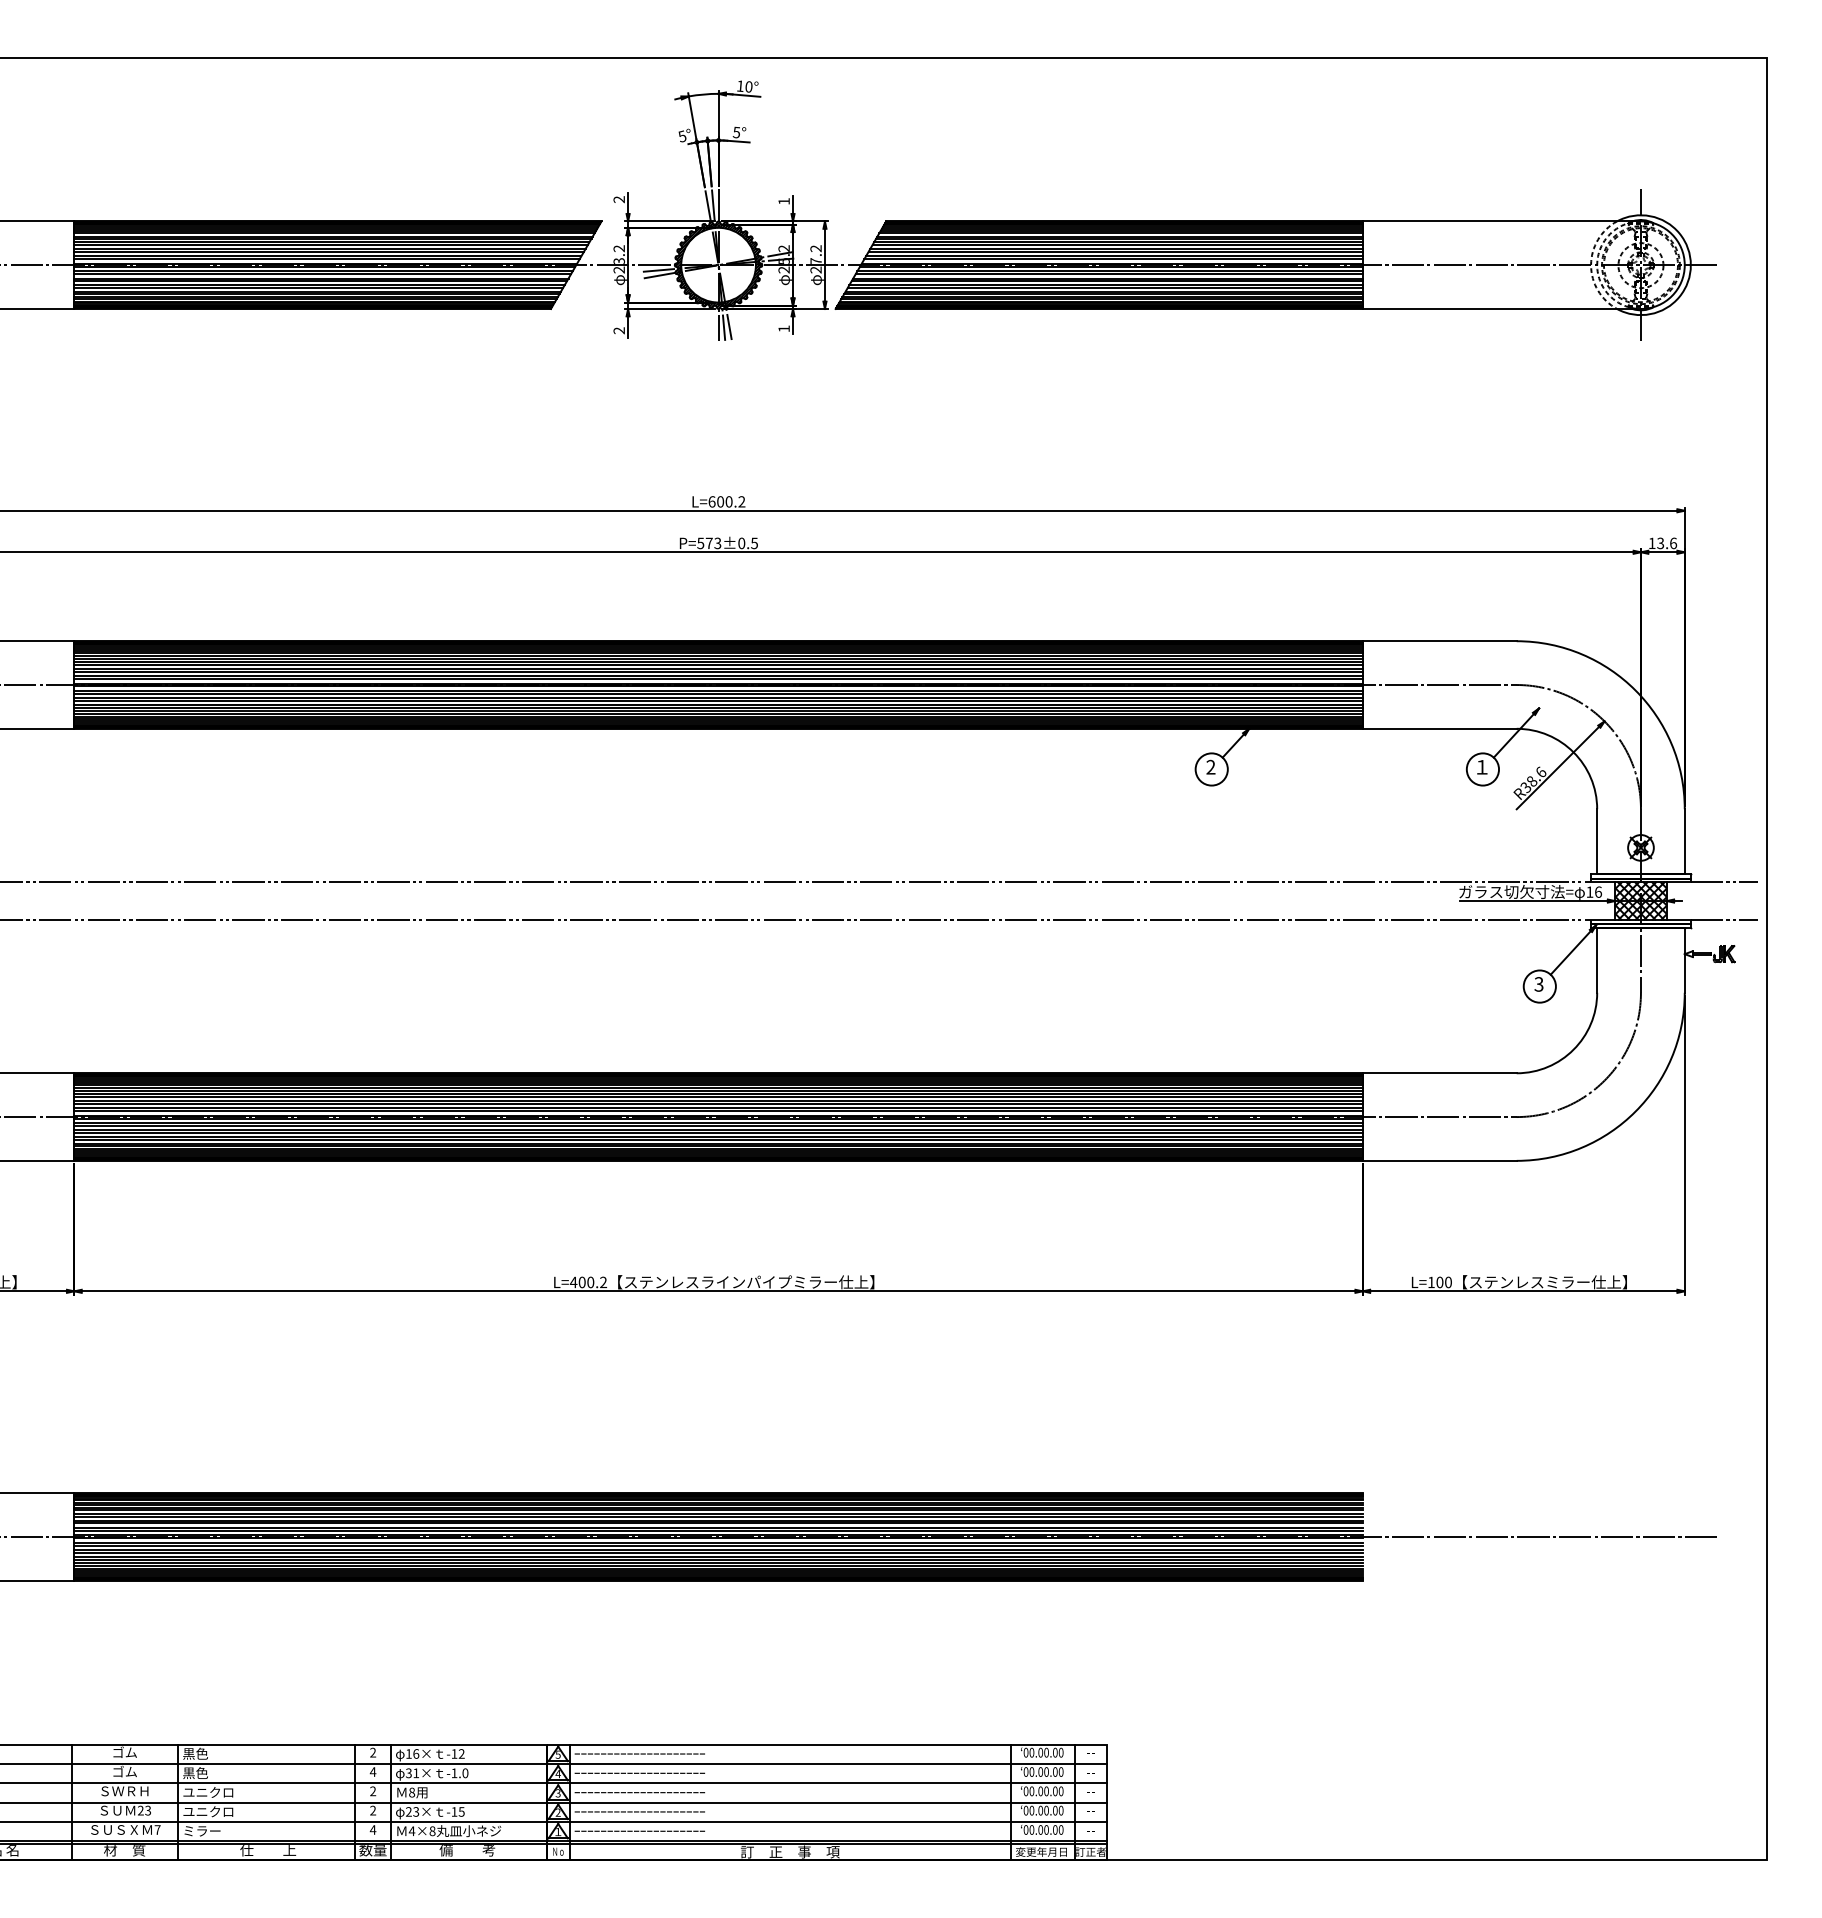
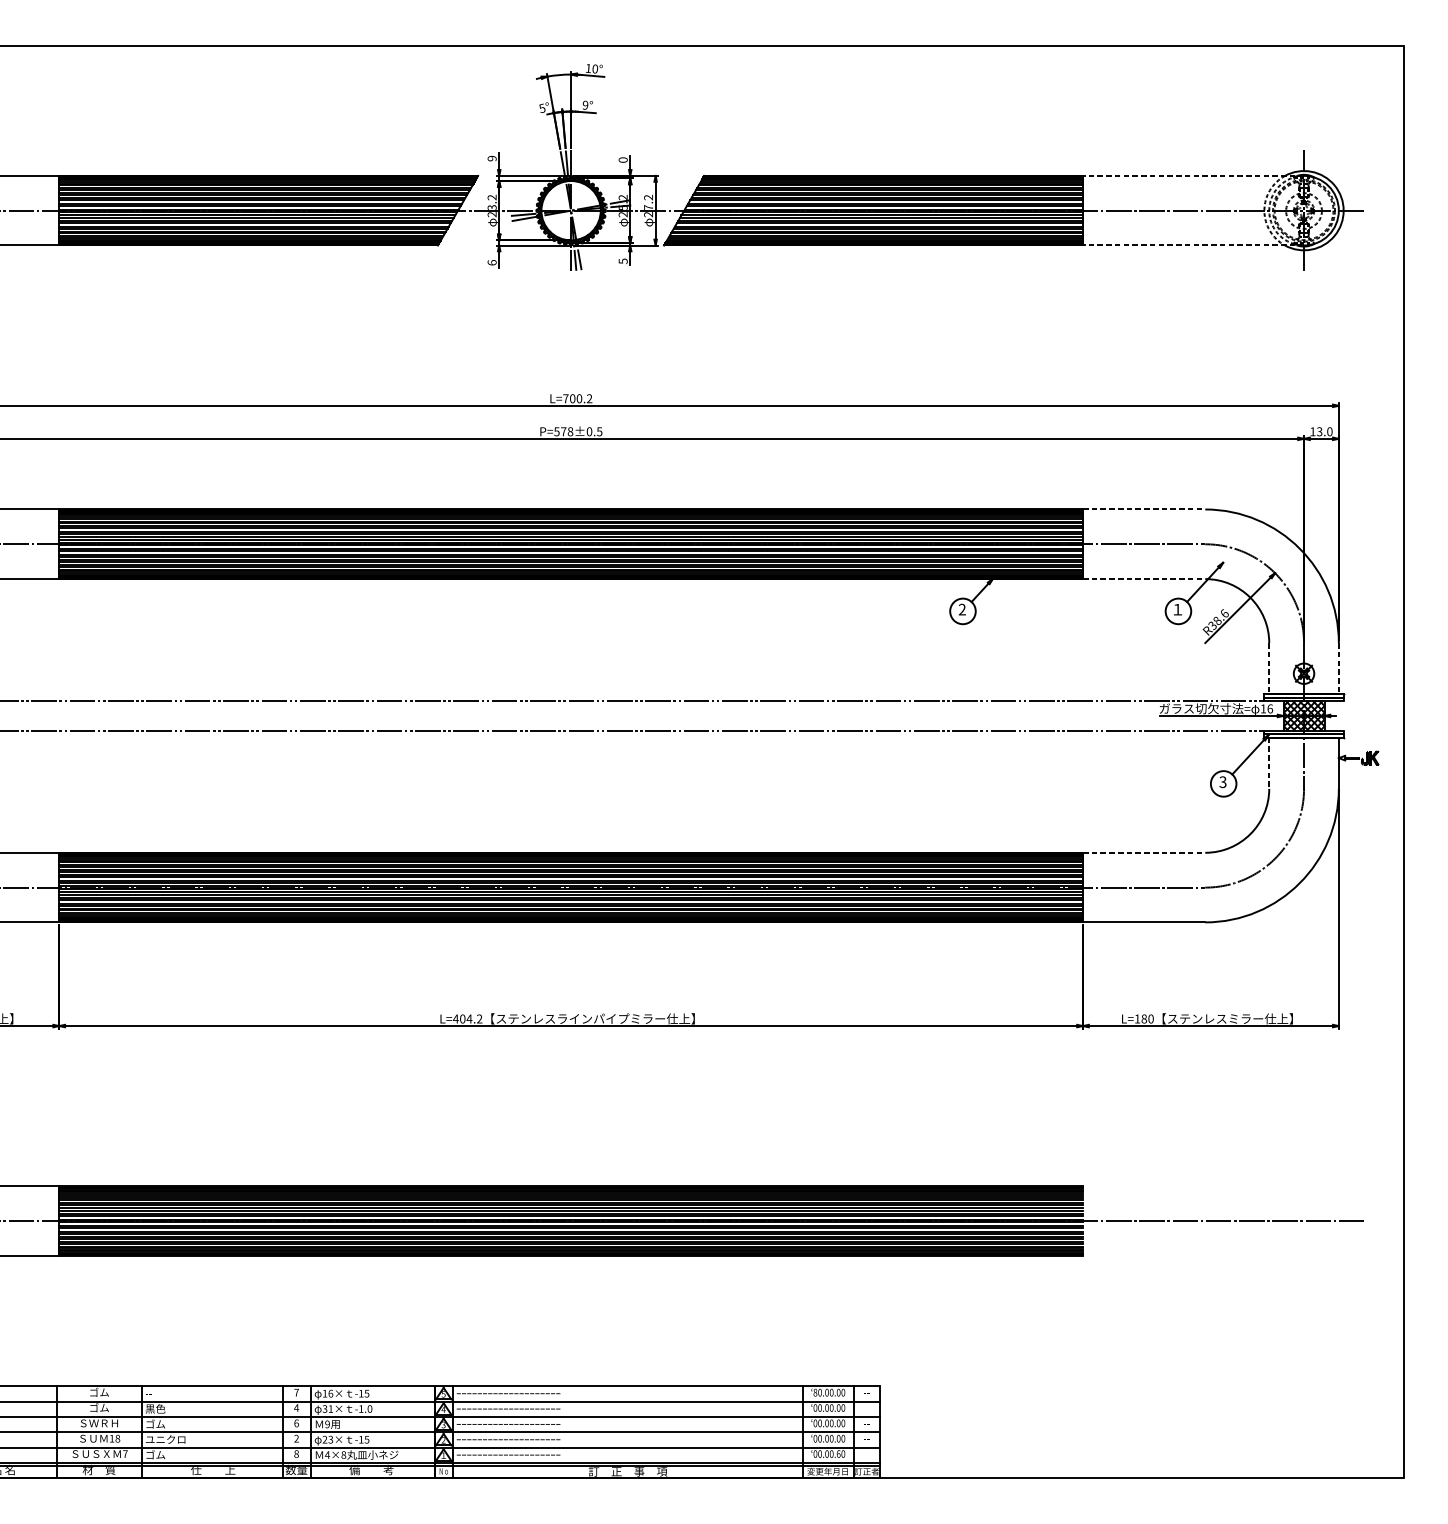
text: (736, 132) -> (585, 105), 5° -> 9°
text: (619, 199) -> (492, 158), 2 -> 9
text: (783, 201) -> (622, 160), 1 -> 0
line: (1501, 221) -> (1193, 175), solid -> dashed
line: (1501, 308) -> (1193, 245), solid -> dashed
text: (783, 328) -> (622, 261), 1 -> 5
text: (618, 330) -> (491, 262), 2 -> 6
text: (711, 501) -> (565, 398), L=600.2 -> L=700.2
text: (717, 542) -> (570, 431), P=573±0.5 -> P=578±0.5
text: (1673, 542) -> (1329, 431), 13.6 -> 13.0
line: (1439, 641) -> (1143, 509), solid -> dashed
line: (1439, 728) -> (1143, 578), solid -> dashed
line: (1597, 841) -> (1269, 668), solid -> dashed
line: (1684, 841) -> (1338, 668), solid -> dashed
line: (1723, 881) -> (1369, 700), removed
line: (1723, 920) -> (1369, 731), removed
line: (1597, 961) -> (1269, 763), solid -> dashed
line: (1439, 1073) -> (1143, 852), solid -> dashed
text: (590, 1282) -> (469, 1019), L=400.2 -> L=404.2
text: (1439, 1282) -> (1143, 1019), L=100 -> L=180
text: (373, 1752) -> (296, 1392), 2 -> 7
text: (1025, 1752) -> (814, 1392), 00.00.00 -> 80.00.00
text: (195, 1753) -> (155, 1393), 黒色 -> --
text: (461, 1753) -> (366, 1393), -12 -> -15
text: (208, 1791) -> (165, 1423), ユニクロ -> ゴム
text: (373, 1791) -> (296, 1423), 2 -> 6
text: (412, 1792) -> (327, 1424), 8 -> 9
text: (144, 1810) -> (114, 1438), 23 -> 18
text: (372, 1829) -> (296, 1453), 4 -> 8
text: (1055, 1829) -> (838, 1453), 00.00.00 -> 00.00.60
text: (202, 1830) -> (161, 1454), ミラー -> ゴム

